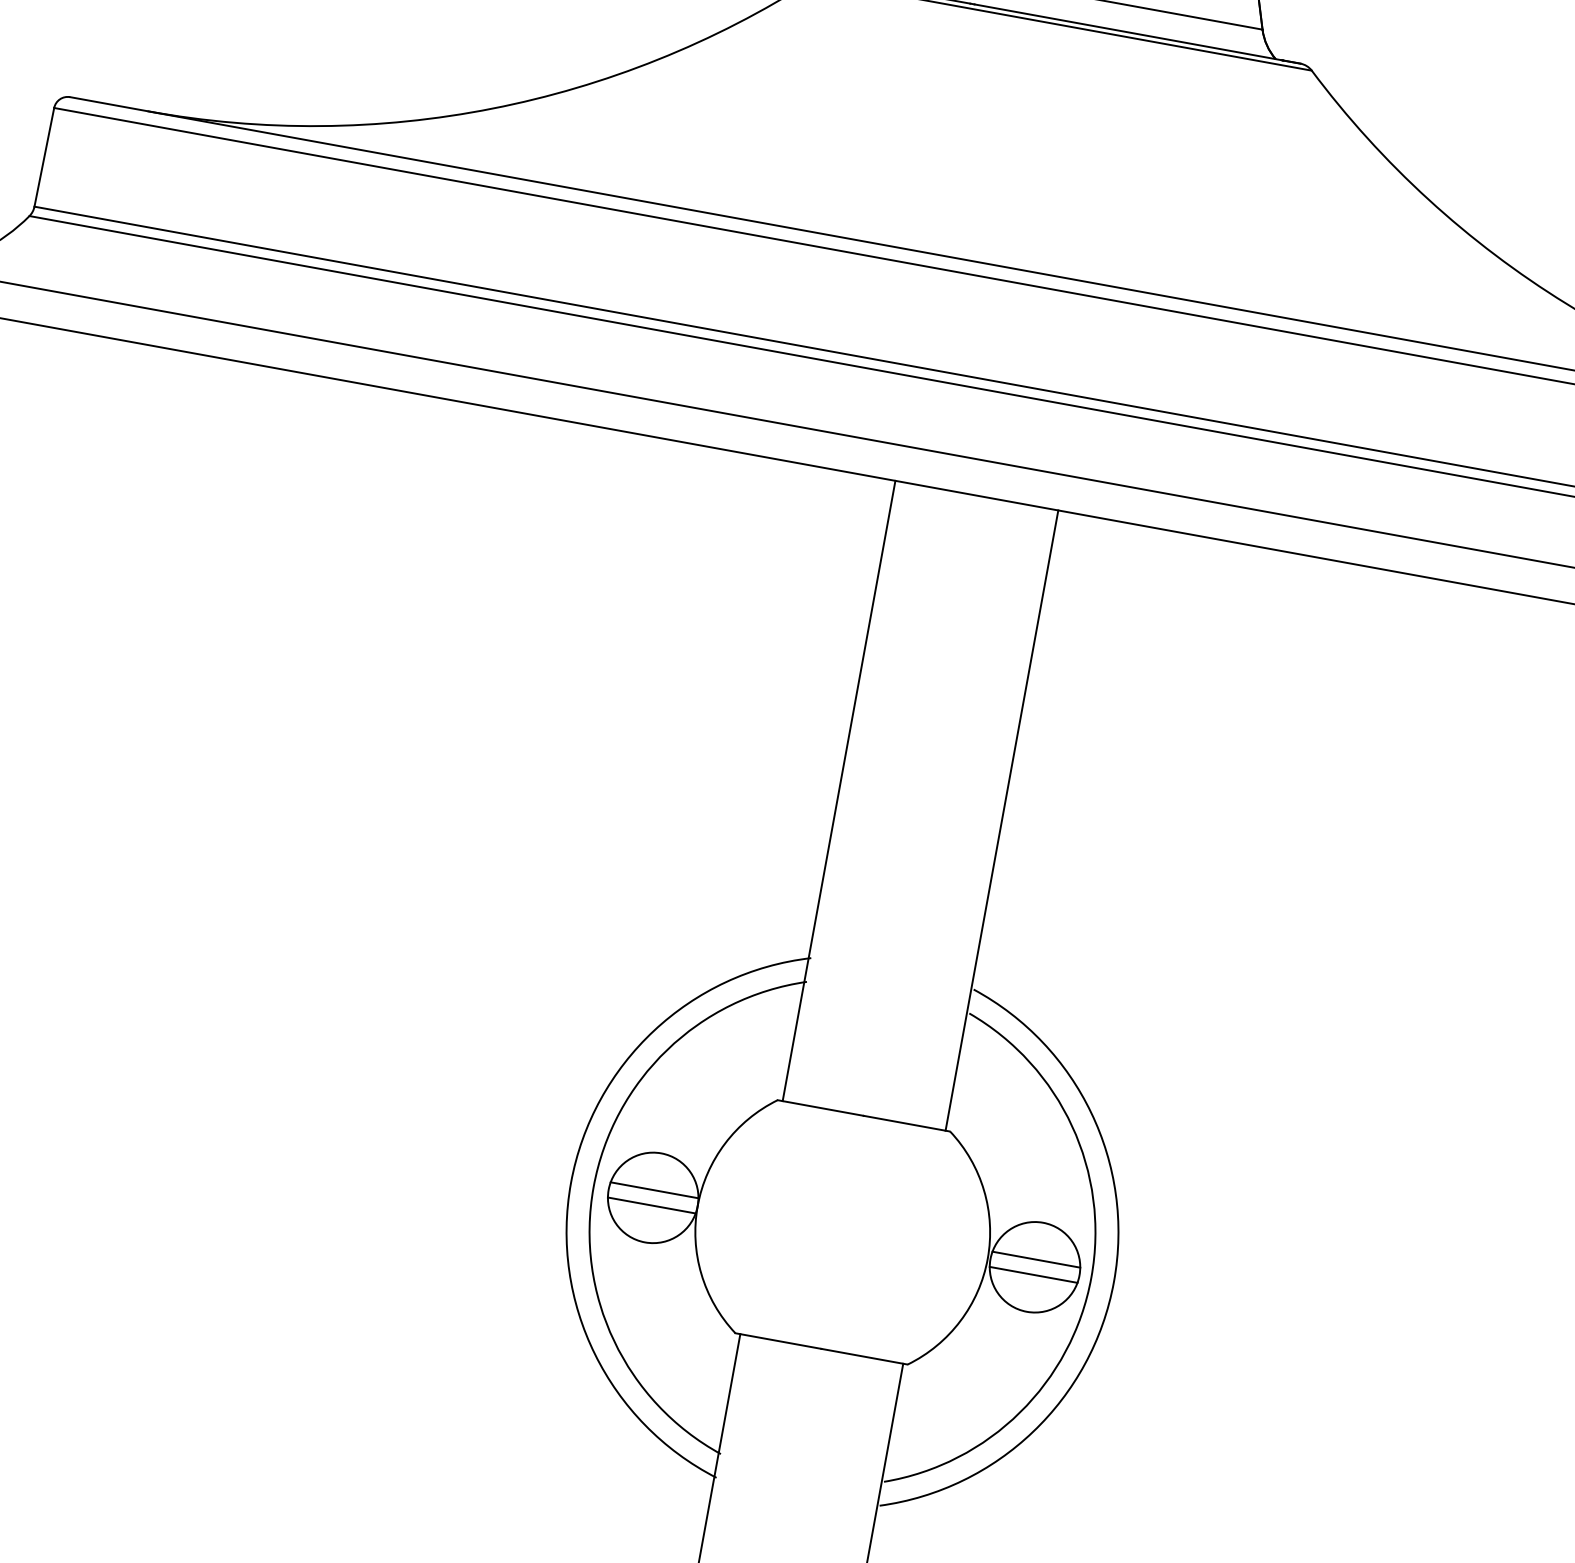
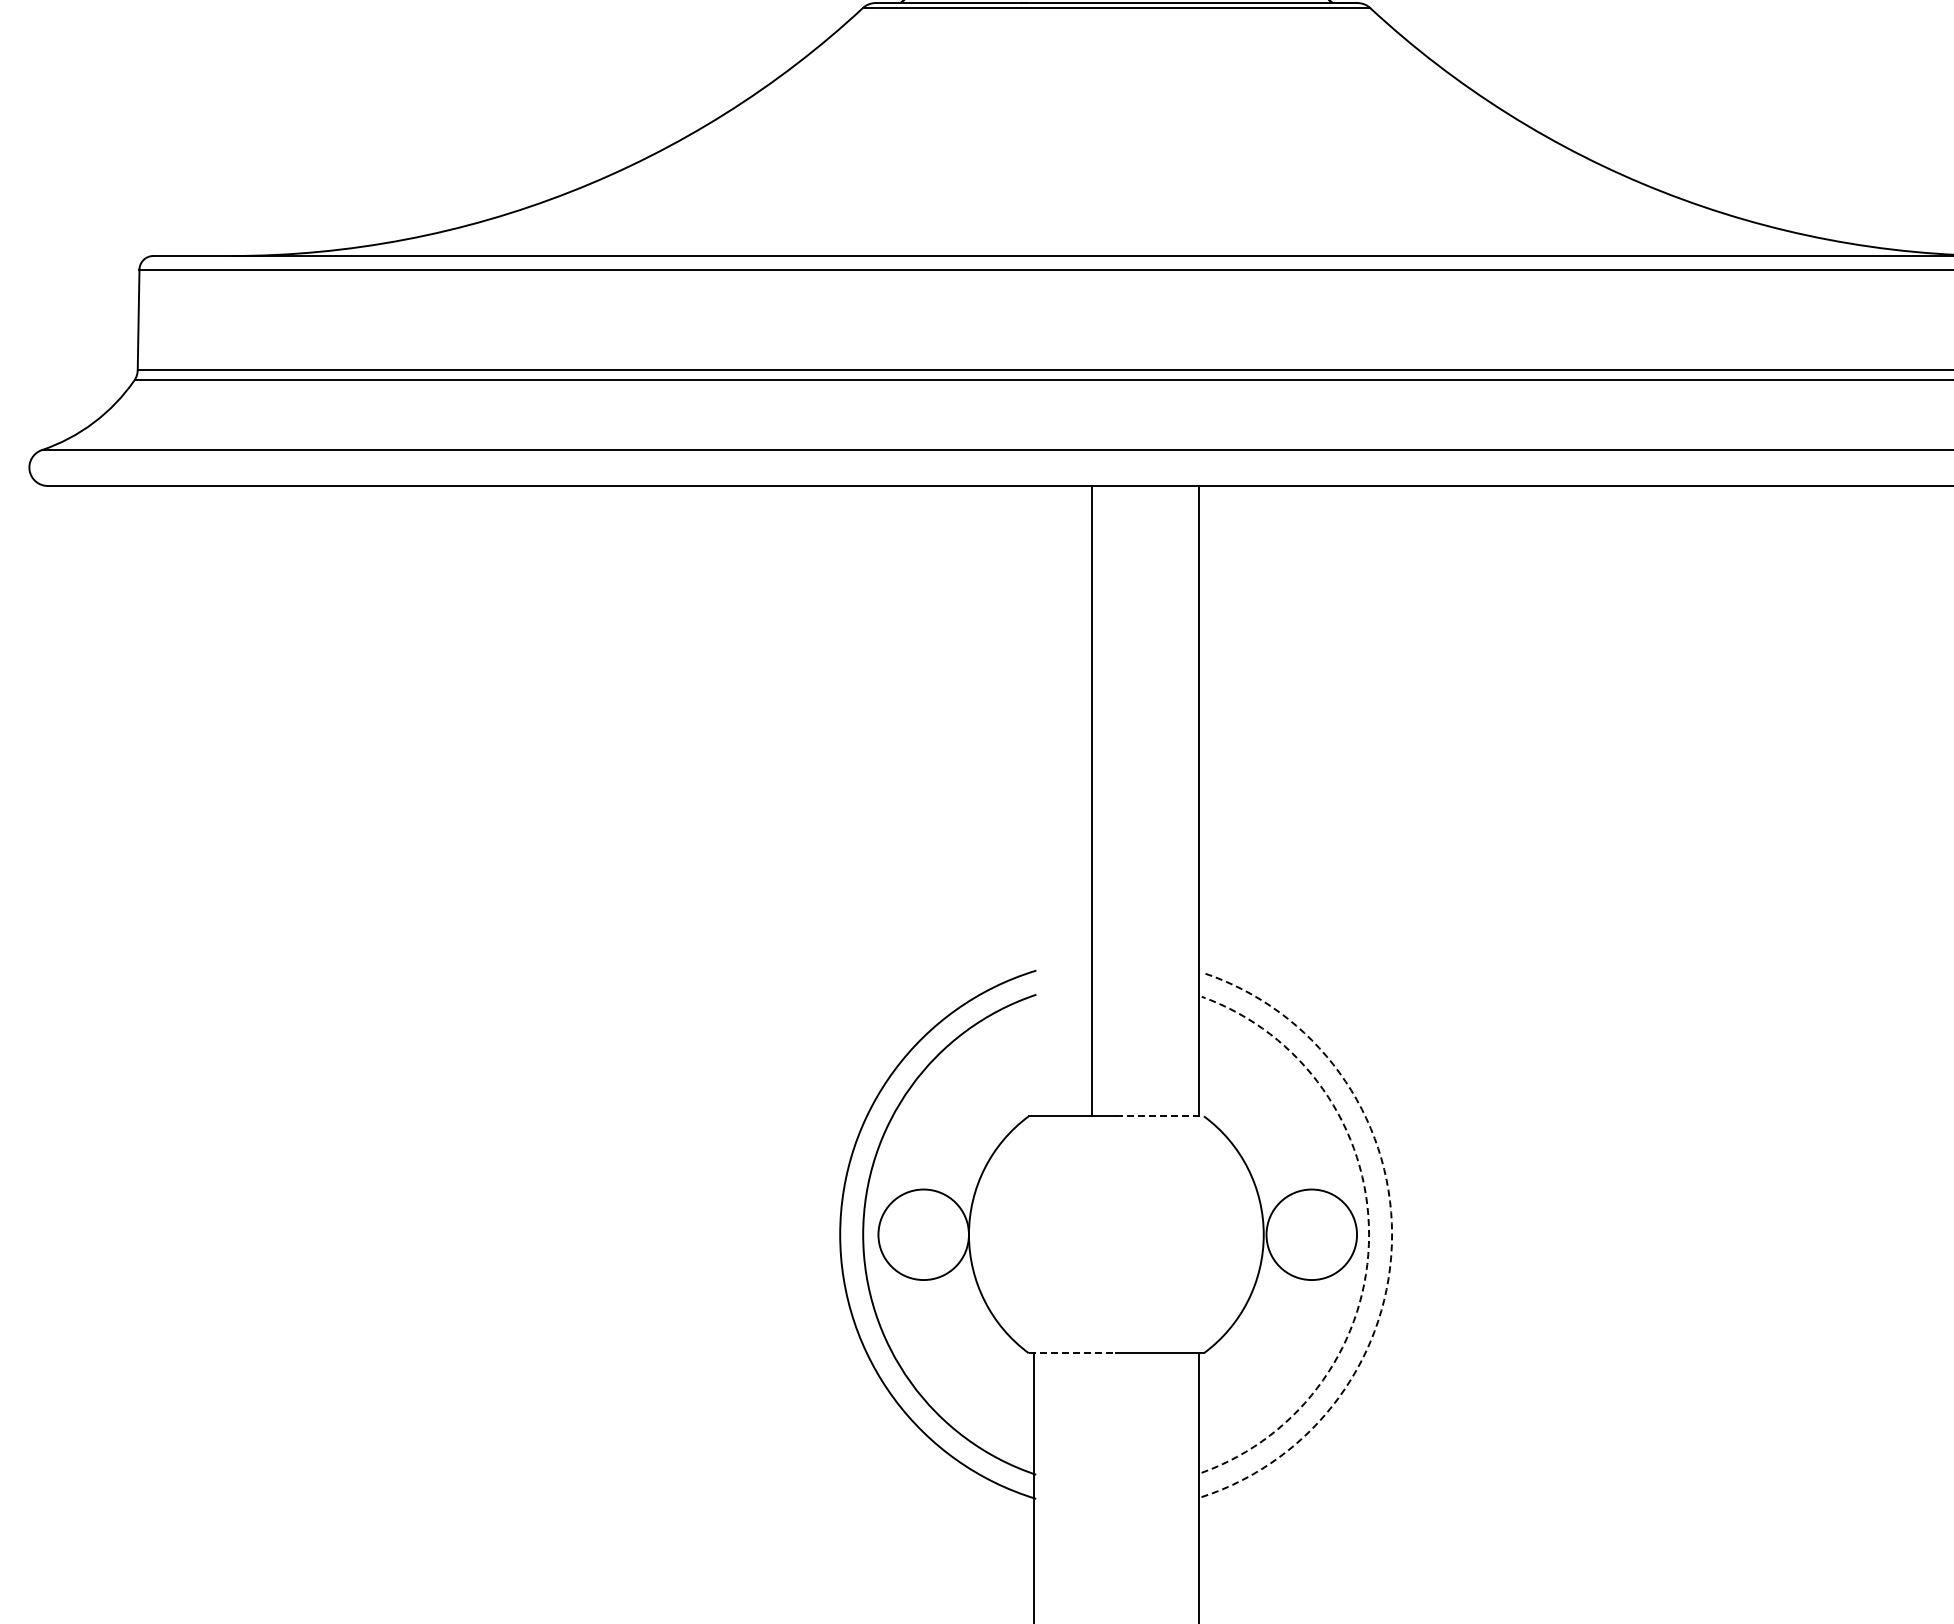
line: (838, 790) -> (1091, 800), moved
line: (906, 1123) -> (1159, 1116), solid -> dashed
line: (654, 1190) -> (923, 1227), removed
line: (651, 1205) -> (923, 1242), removed
line: (1036, 1260) -> (1311, 1227), removed
line: (1033, 1274) -> (1311, 1242), removed
arc: (1091, 1277) -> (1369, 1234), solid -> dashed
arc: (1114, 1281) -> (1392, 1234), solid -> dashed
line: (778, 1341) -> (1072, 1353), solid -> dashed

